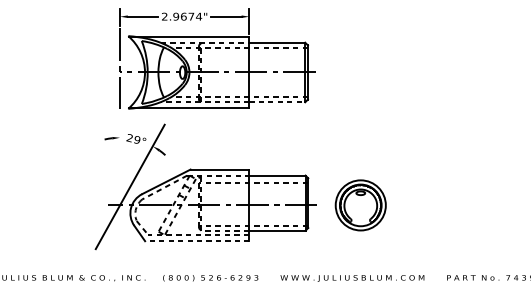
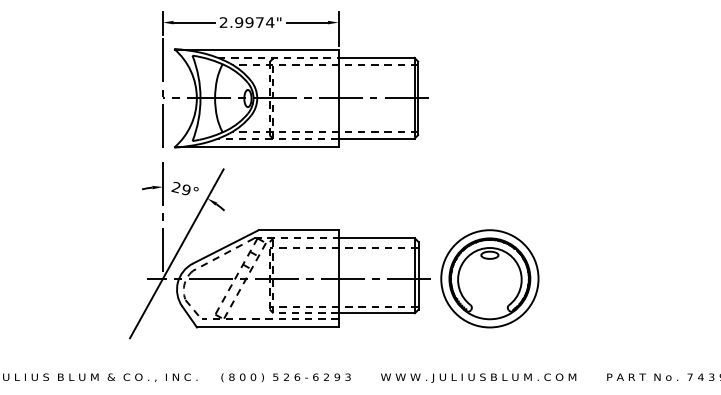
text: (183, 16) -> (249, 22), 2.9674" -> 2.9974"
line: (277, 102) -> (376, 138), dashed -> solid
line: (119, 162) -> (162, 220), added
part: (360, 205) -> (489, 278), size x1.43
line: (197, 241) -> (267, 327), dashed -> solid

